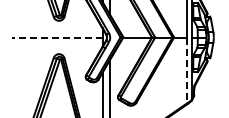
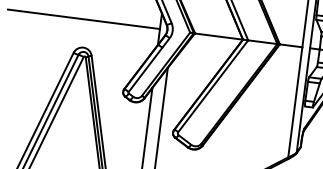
line: (56, 37) -> (82, 19), dashed -> solid
line: (187, 70) -> (295, 102), dashed -> solid

